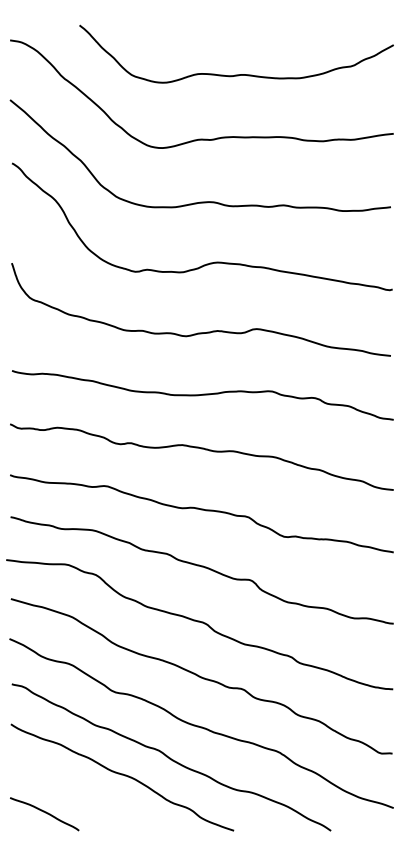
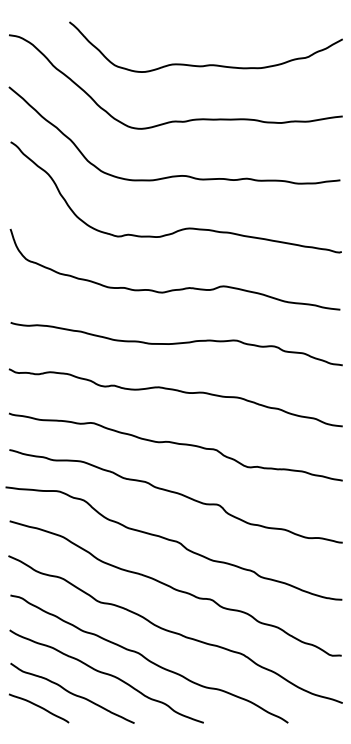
curve: (83, 795) -> (72, 692), added

